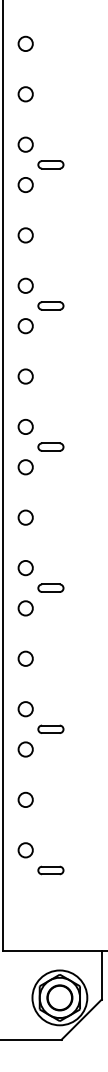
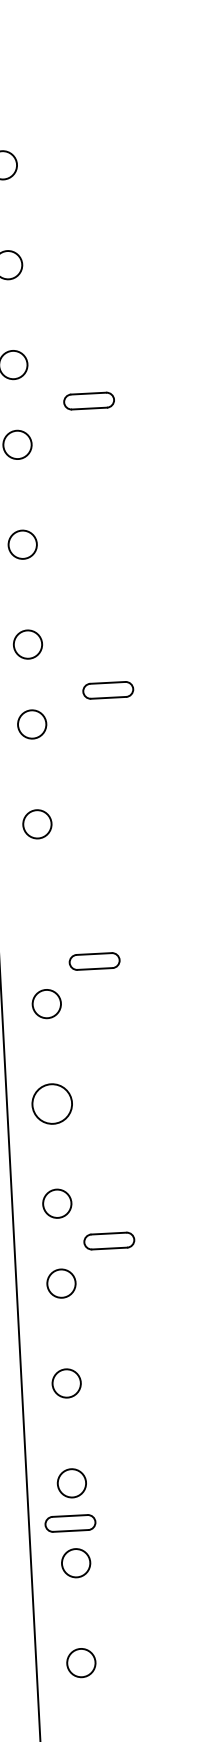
part: (50, 164) -> (88, 400), moved
part: (50, 305) -> (107, 689), moved
circle: (25, 426) -> (42, 923), removed
circle: (25, 517) -> (51, 1103), size x1.4
part: (50, 728) -> (69, 1521), moved

